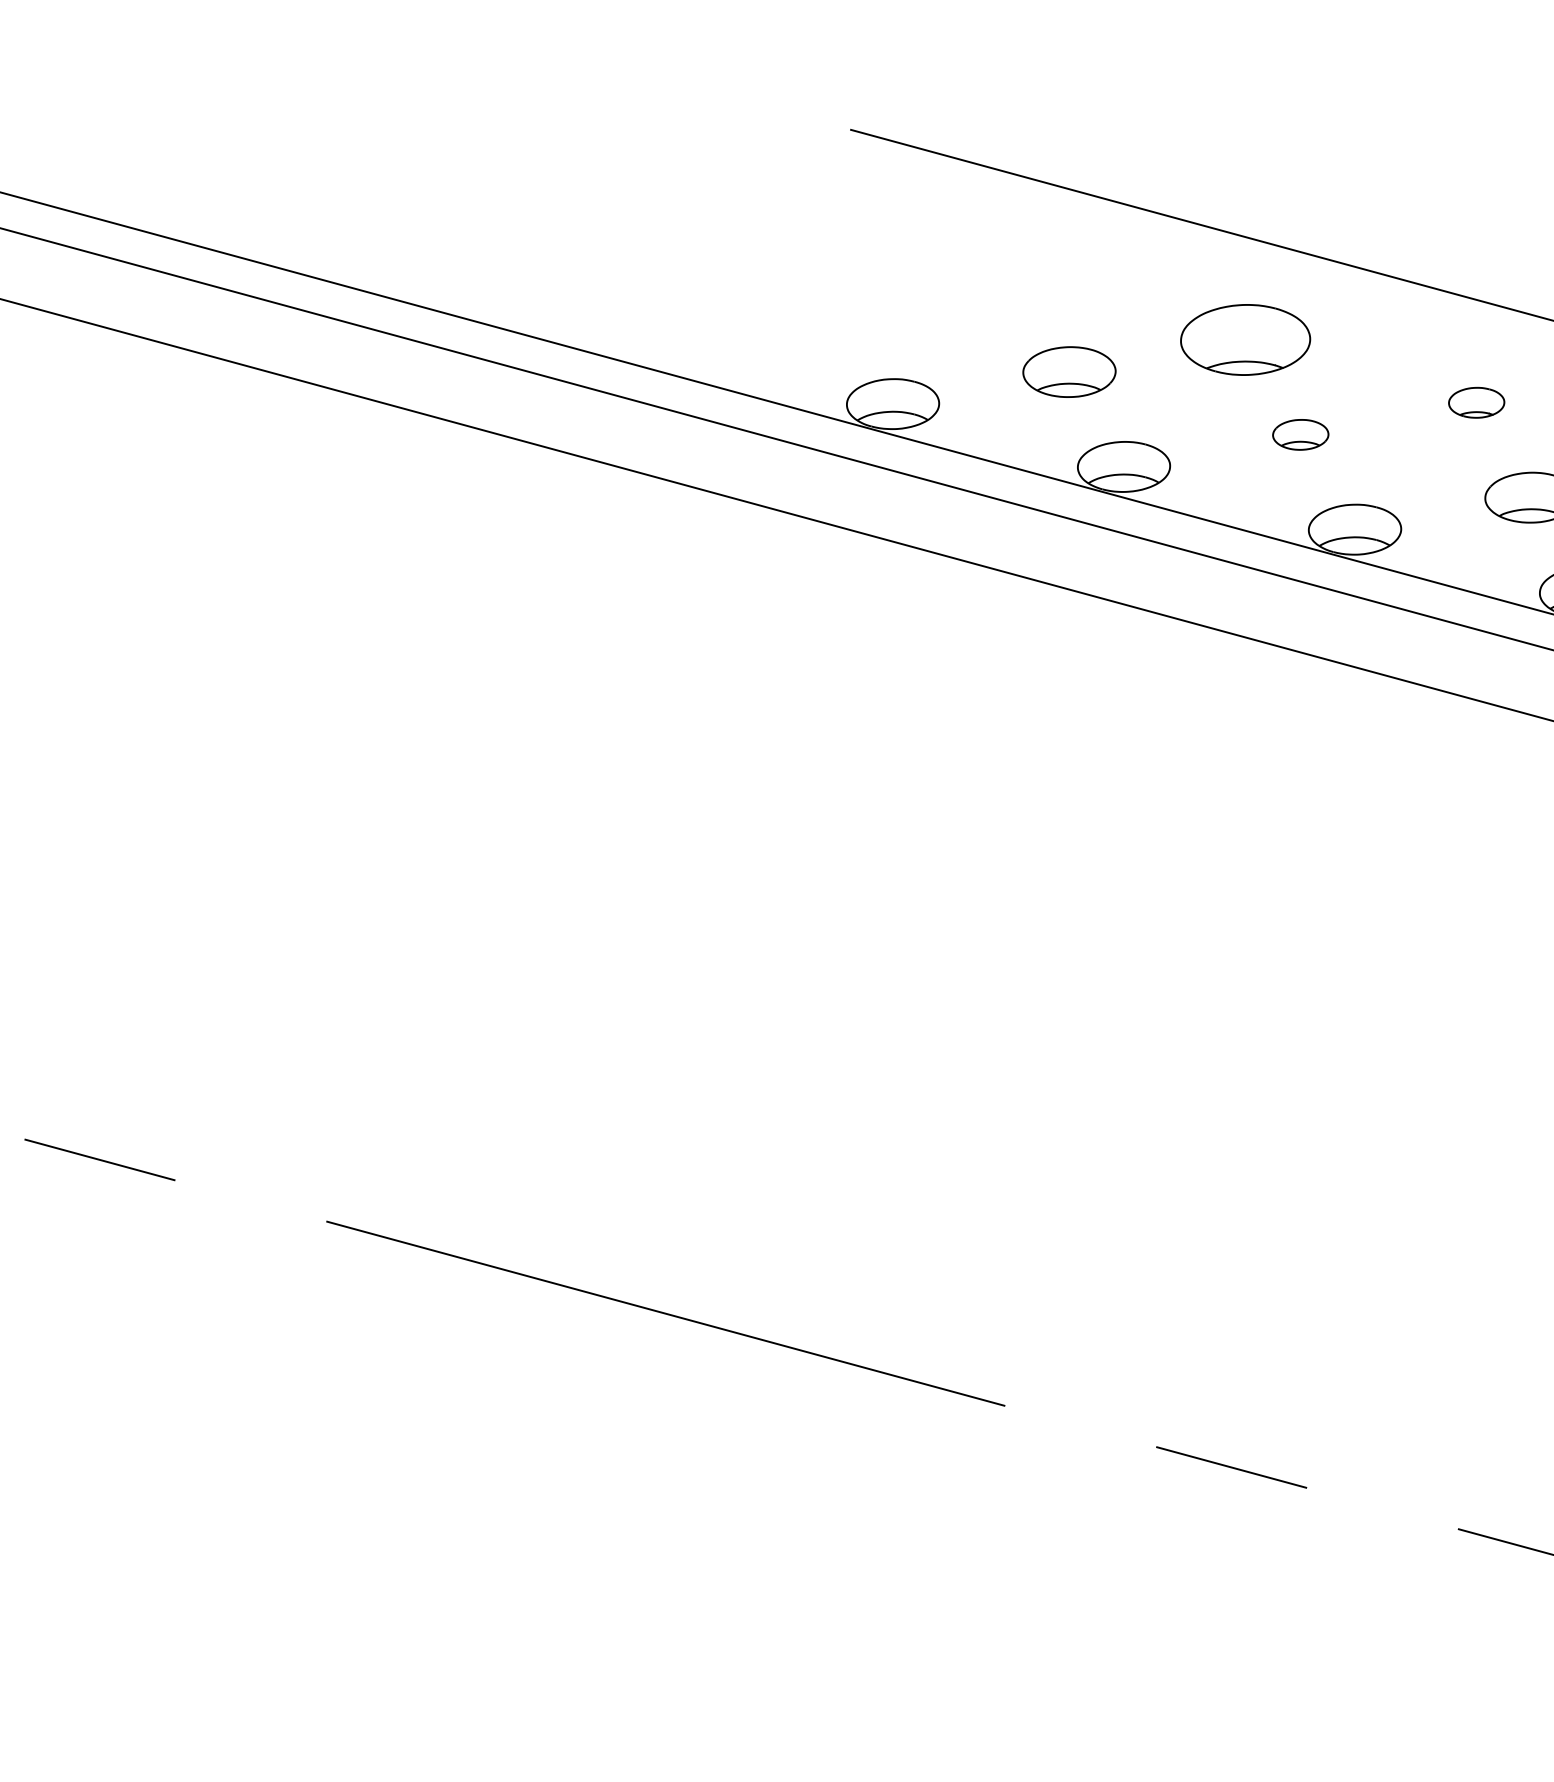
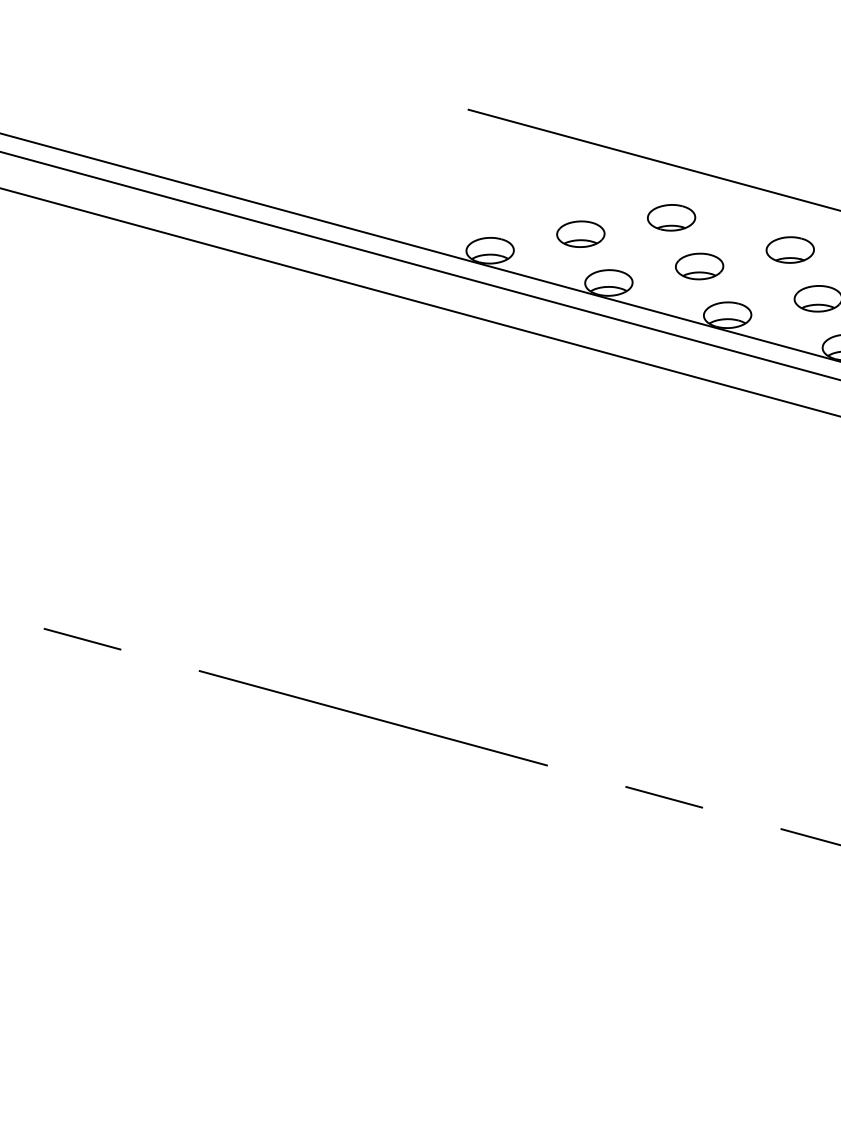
part: (1245, 339) -> (671, 217), size x0.71
part: (1475, 401) -> (789, 249), size x1.67
part: (1300, 434) -> (699, 266), size x1.67

